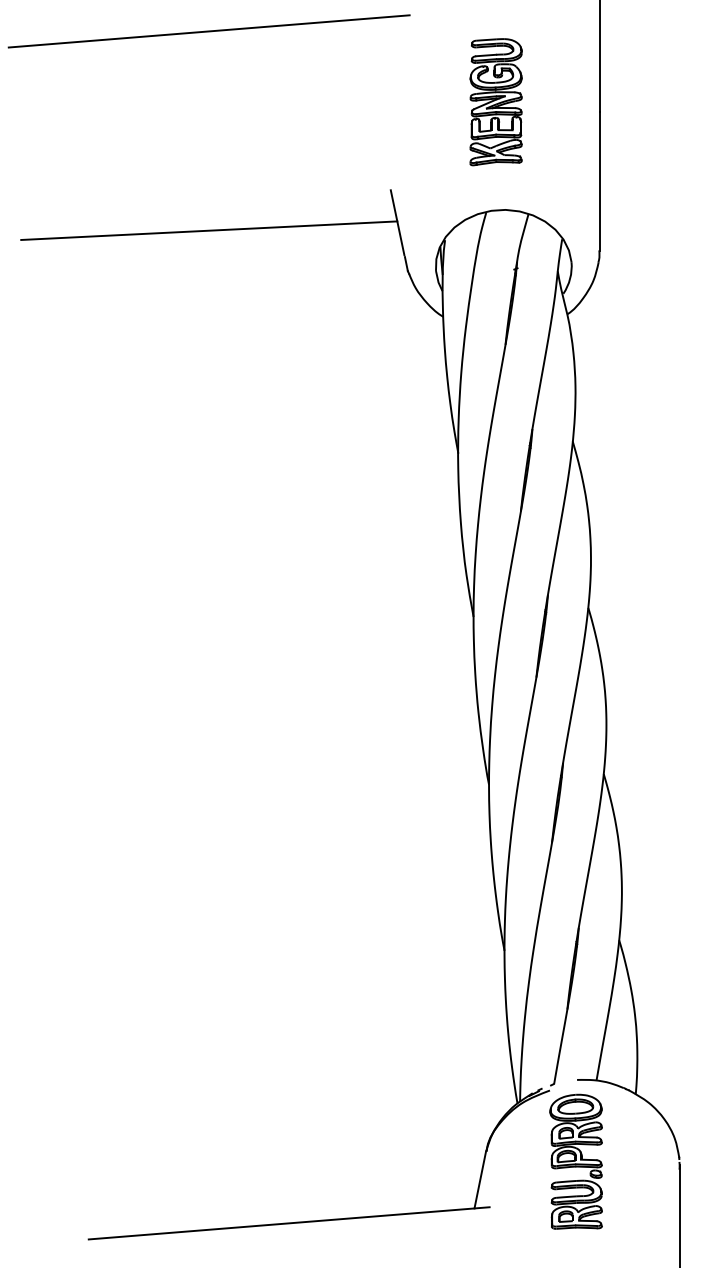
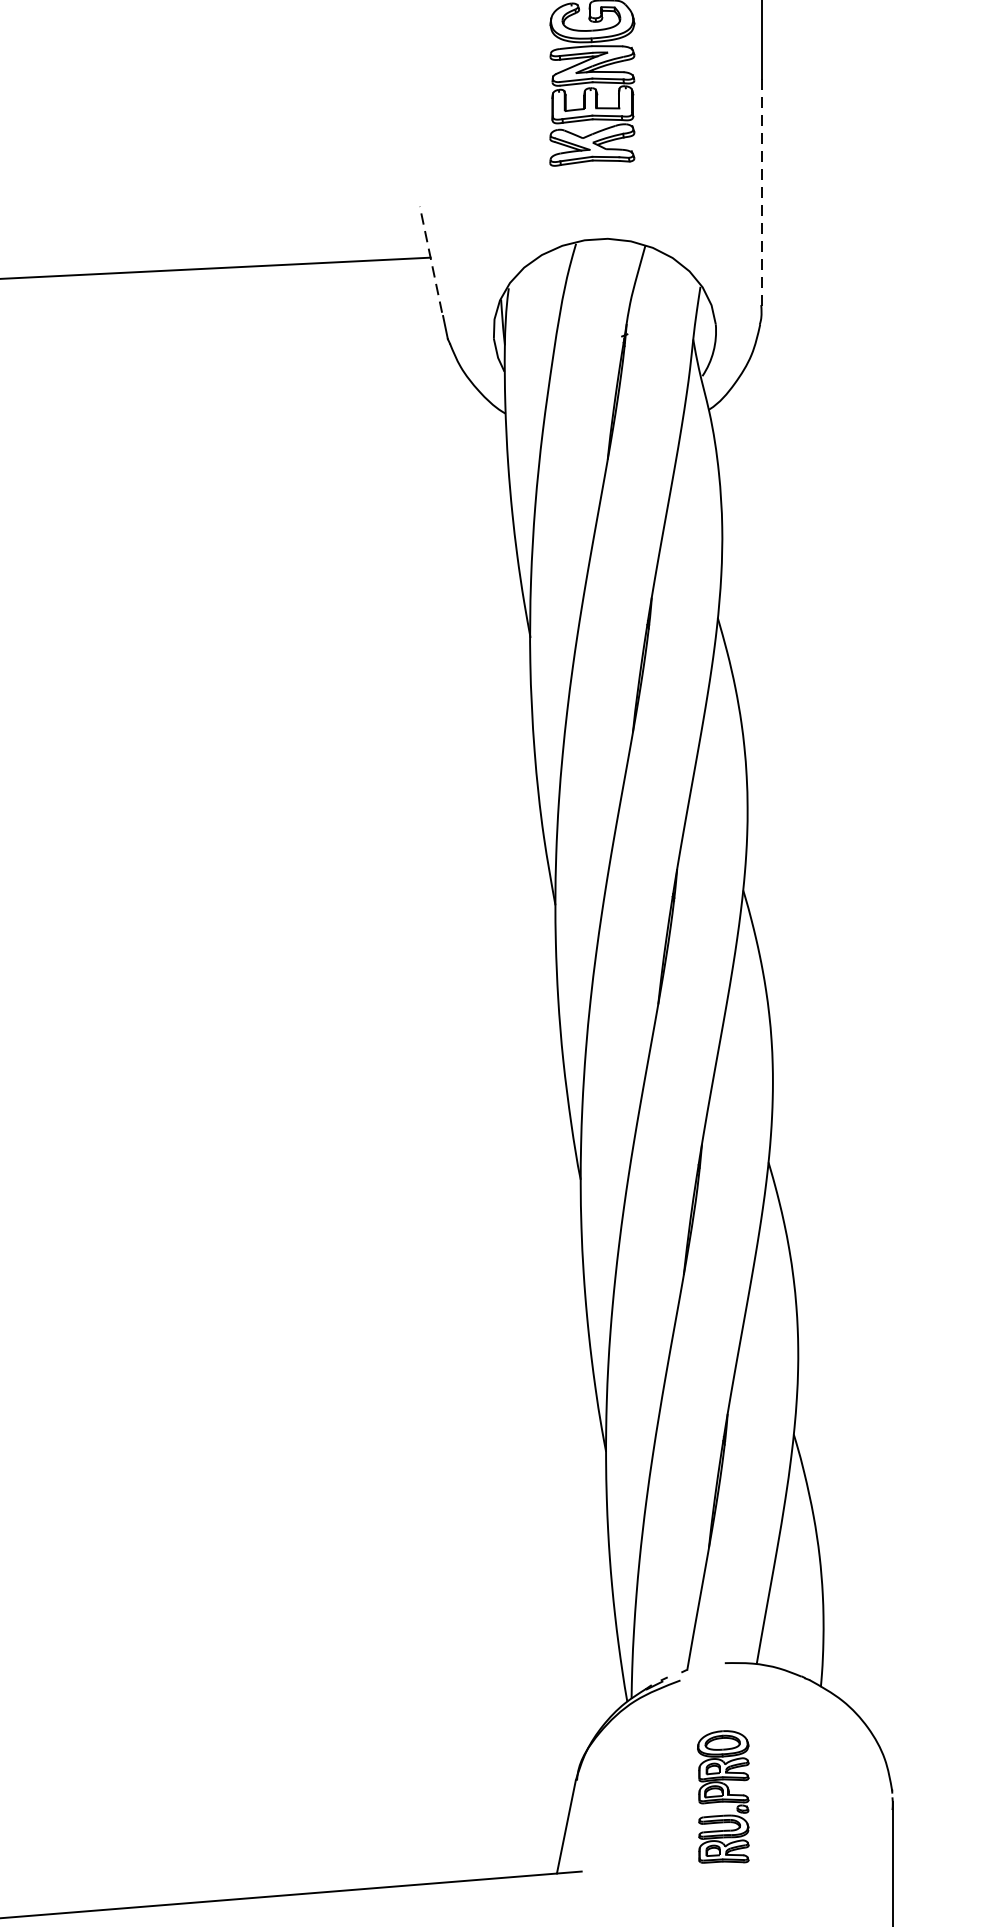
line: (599, 181) -> (761, 192), solid -> dashed
line: (397, 222) -> (430, 259), solid -> dashed
part: (575, 1161) -> (722, 1796), size x0.6

